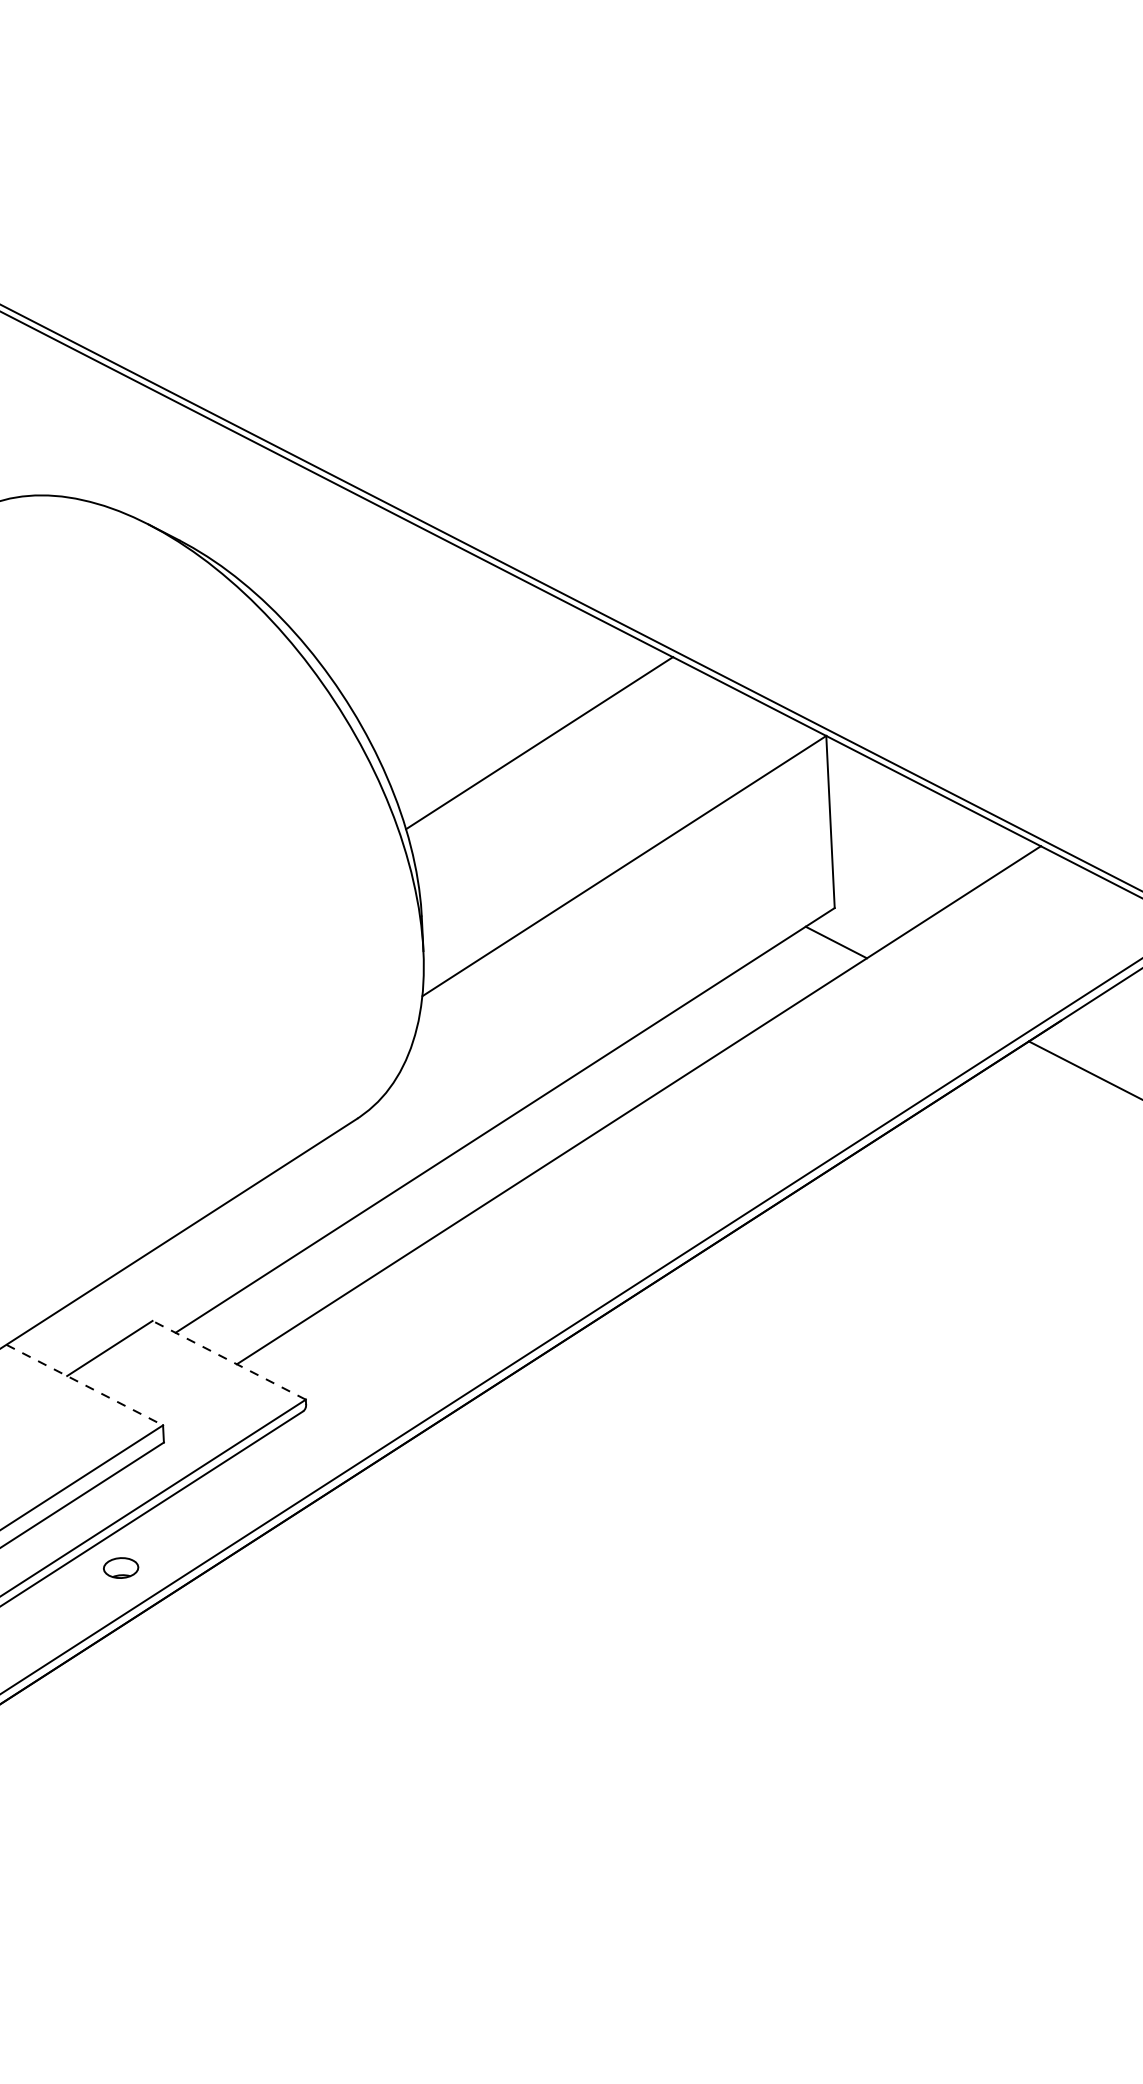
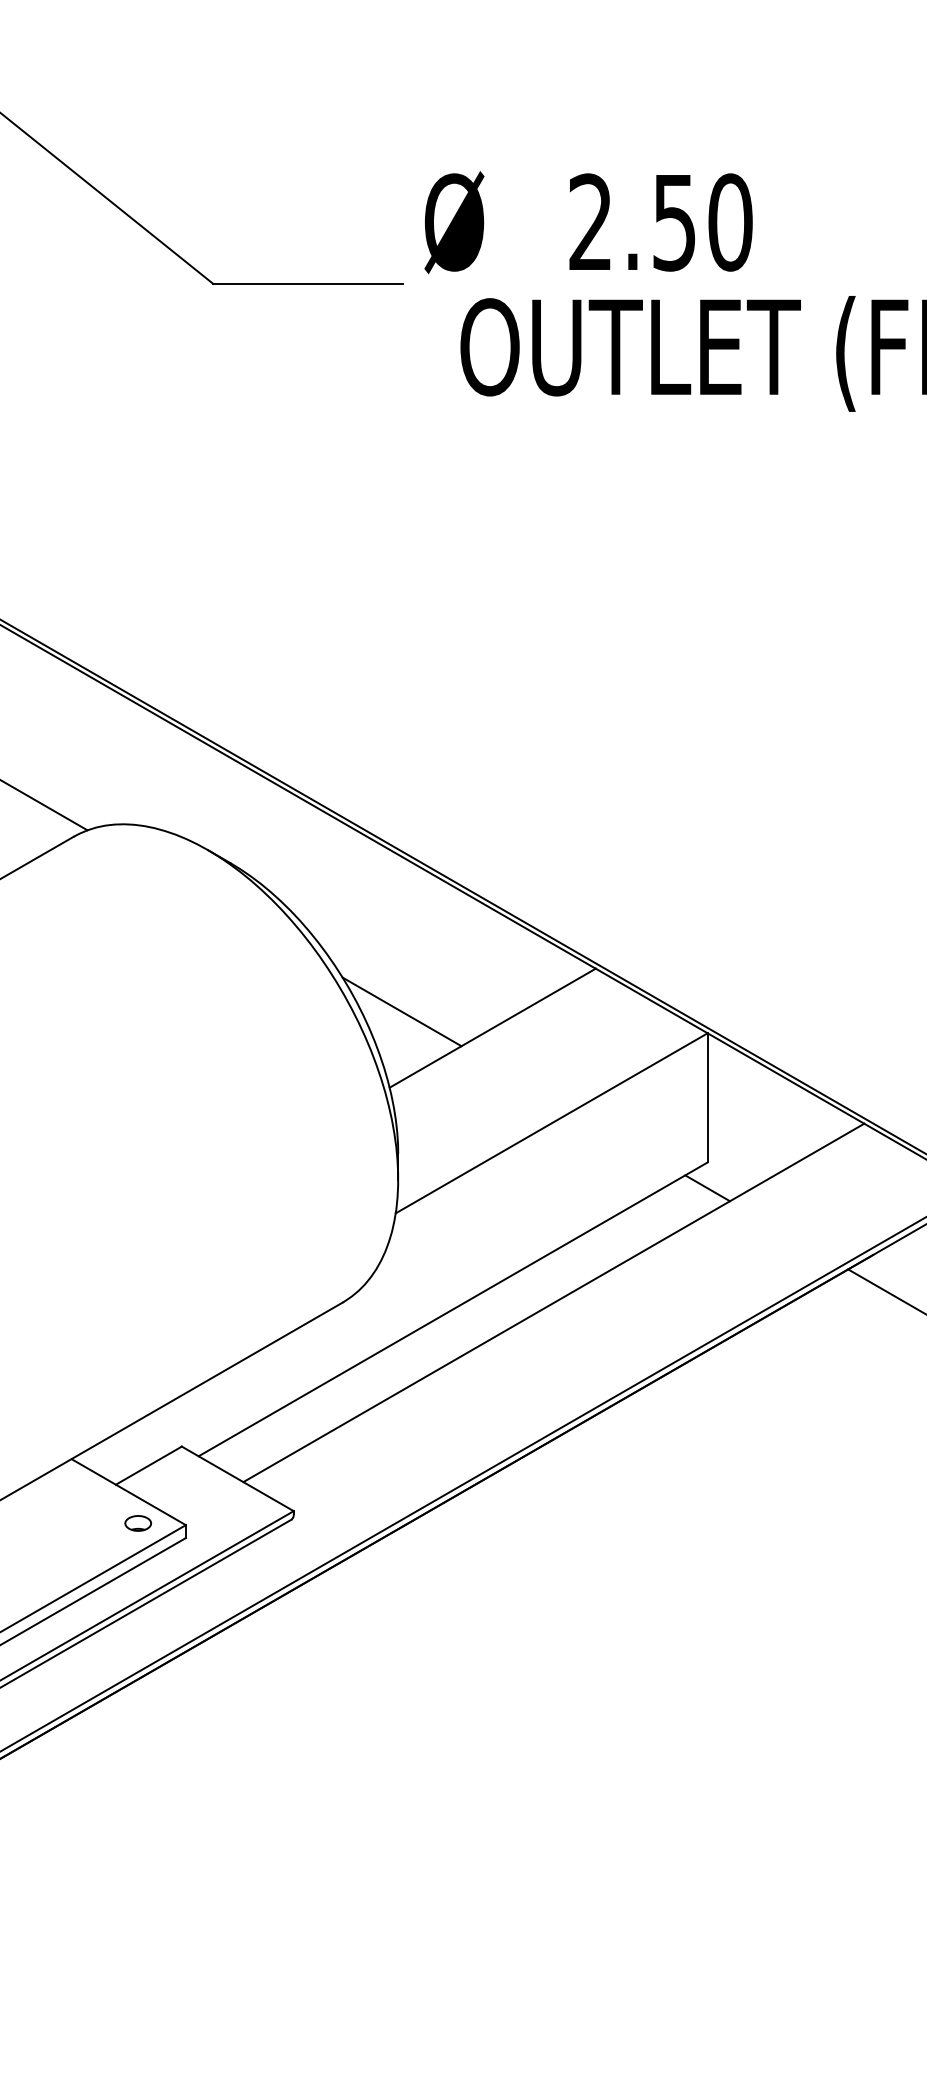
line: (416, 726) -> (401, 1011), added
line: (228, 1359) -> (237, 1478), dashed -> solid
line: (84, 1385) -> (128, 1492), dashed -> solid
part: (121, 1568) -> (138, 1523), moved

